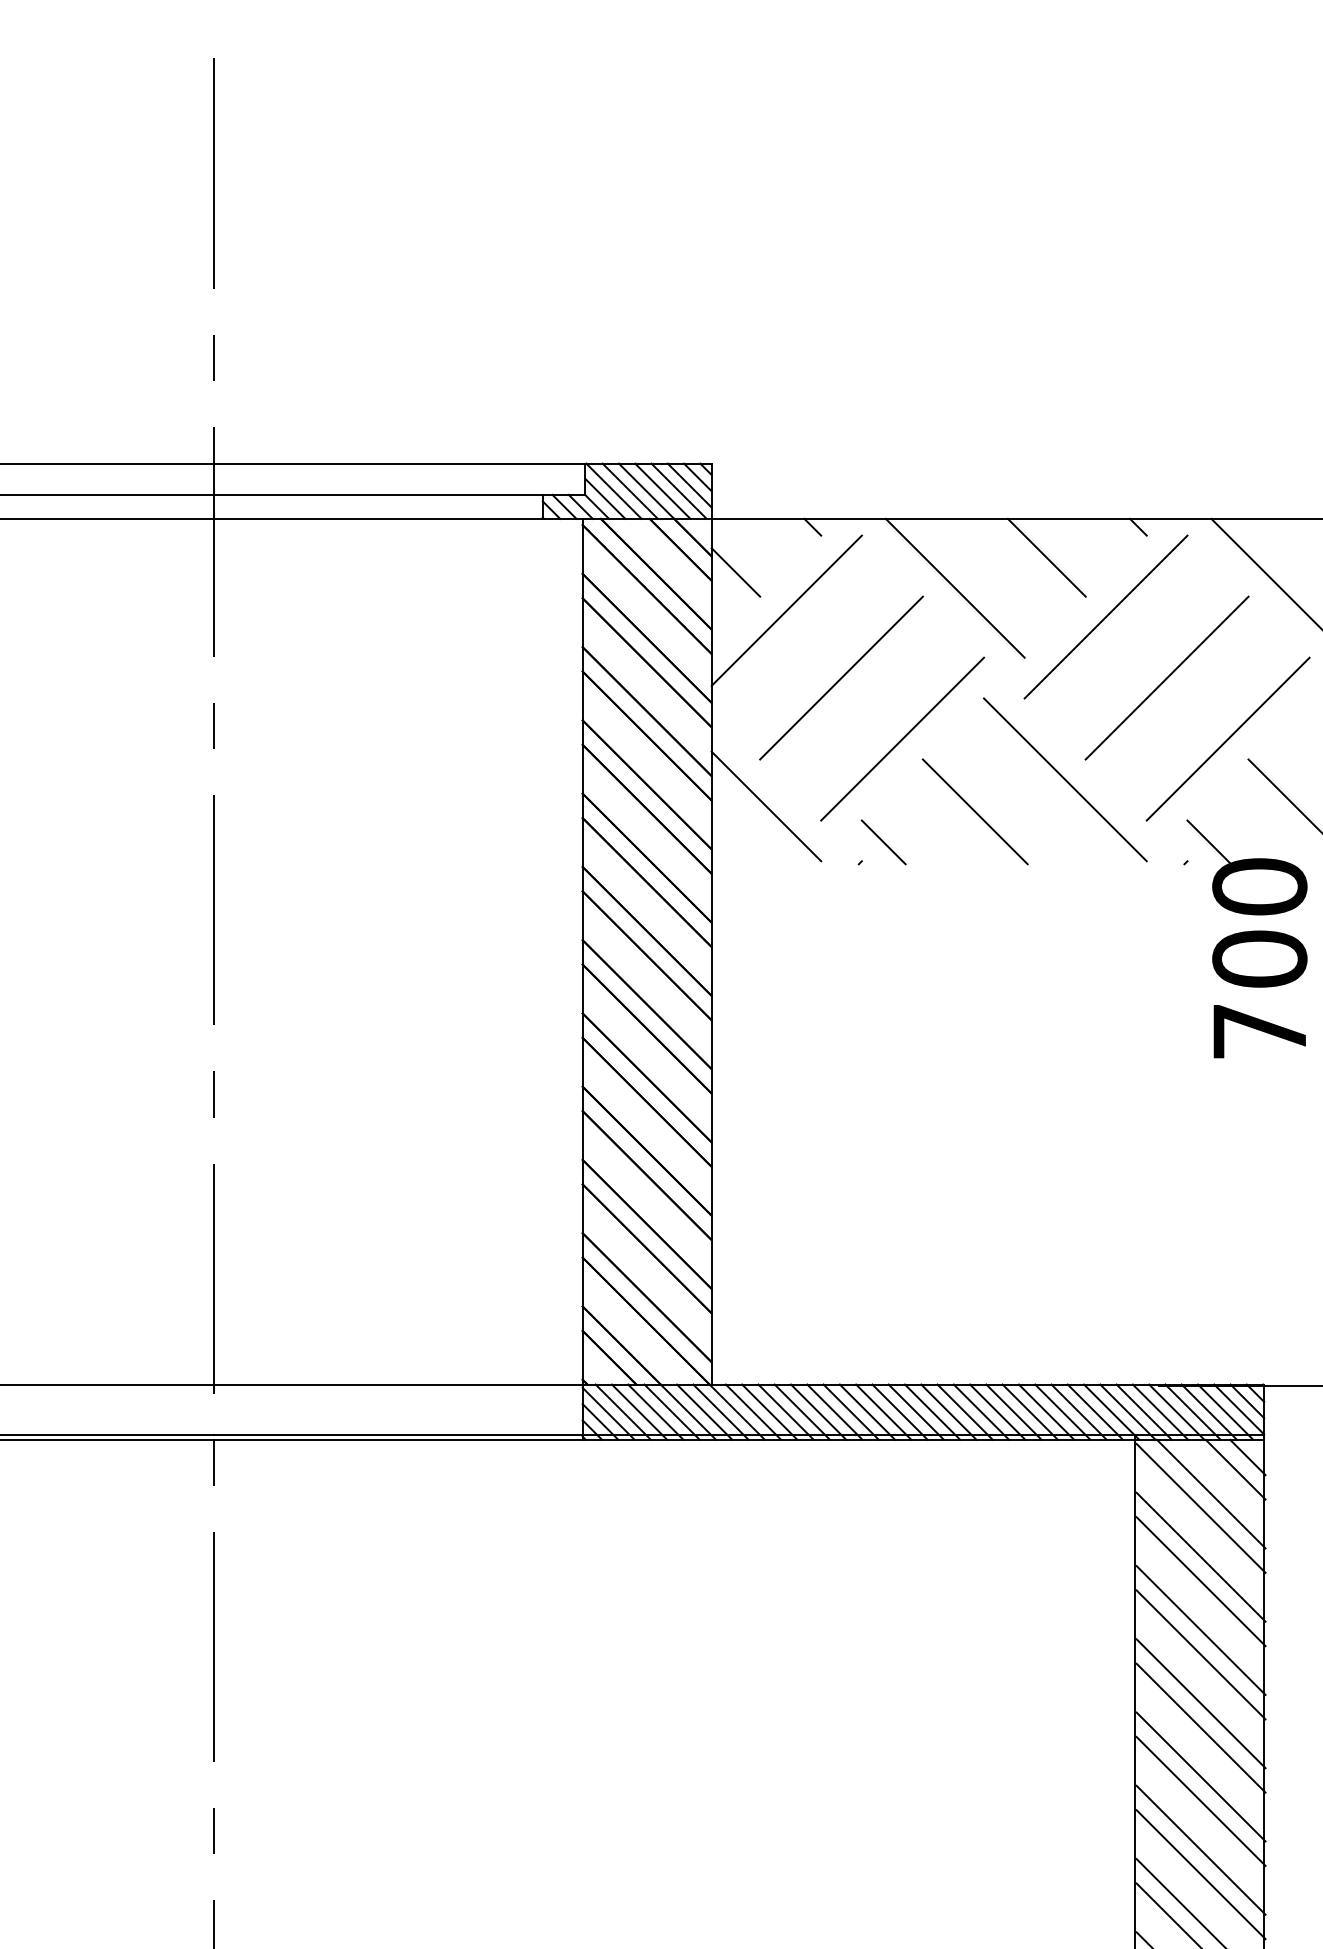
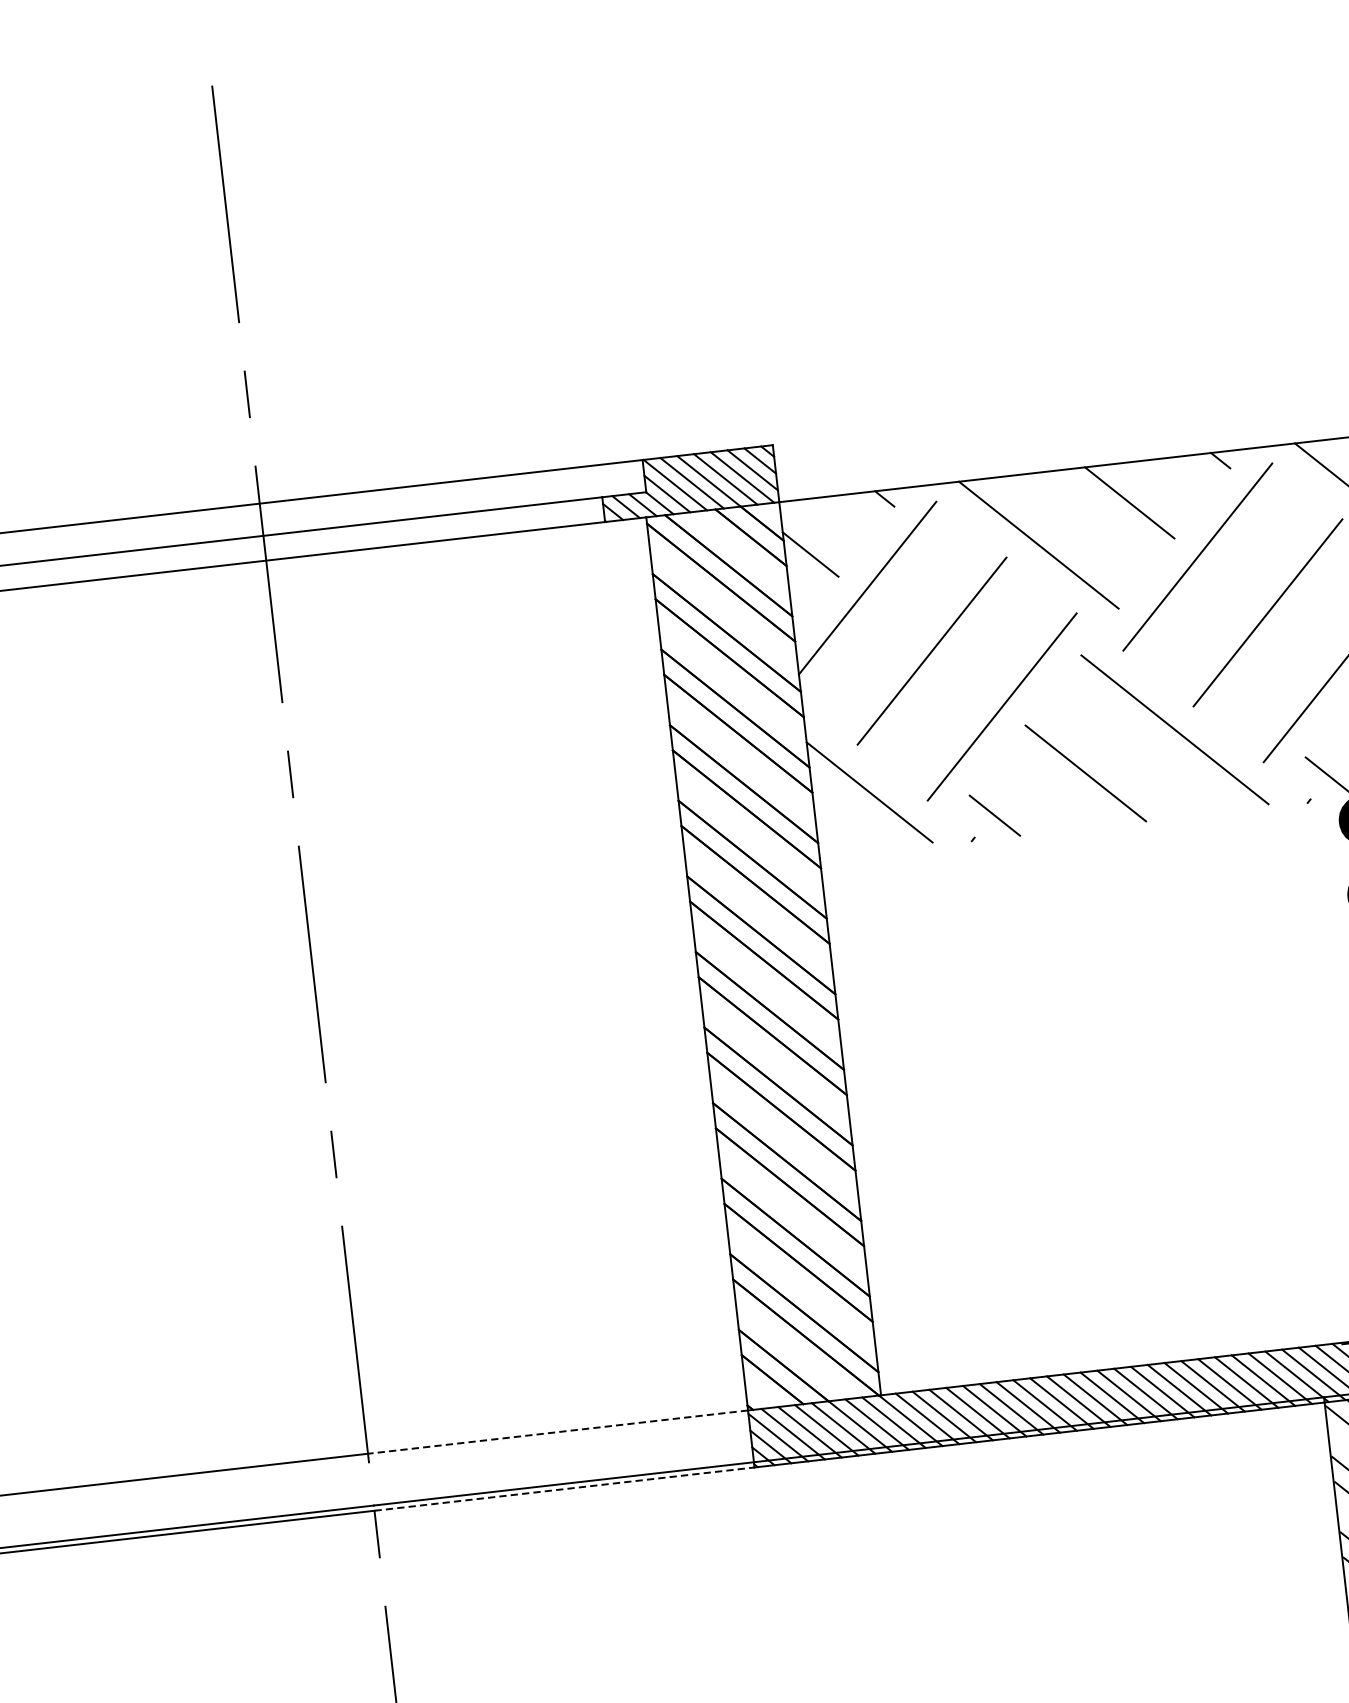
line: (398, 1384) -> (558, 1432), solid -> dashed
line: (399, 1439) -> (565, 1488), solid -> dashed

